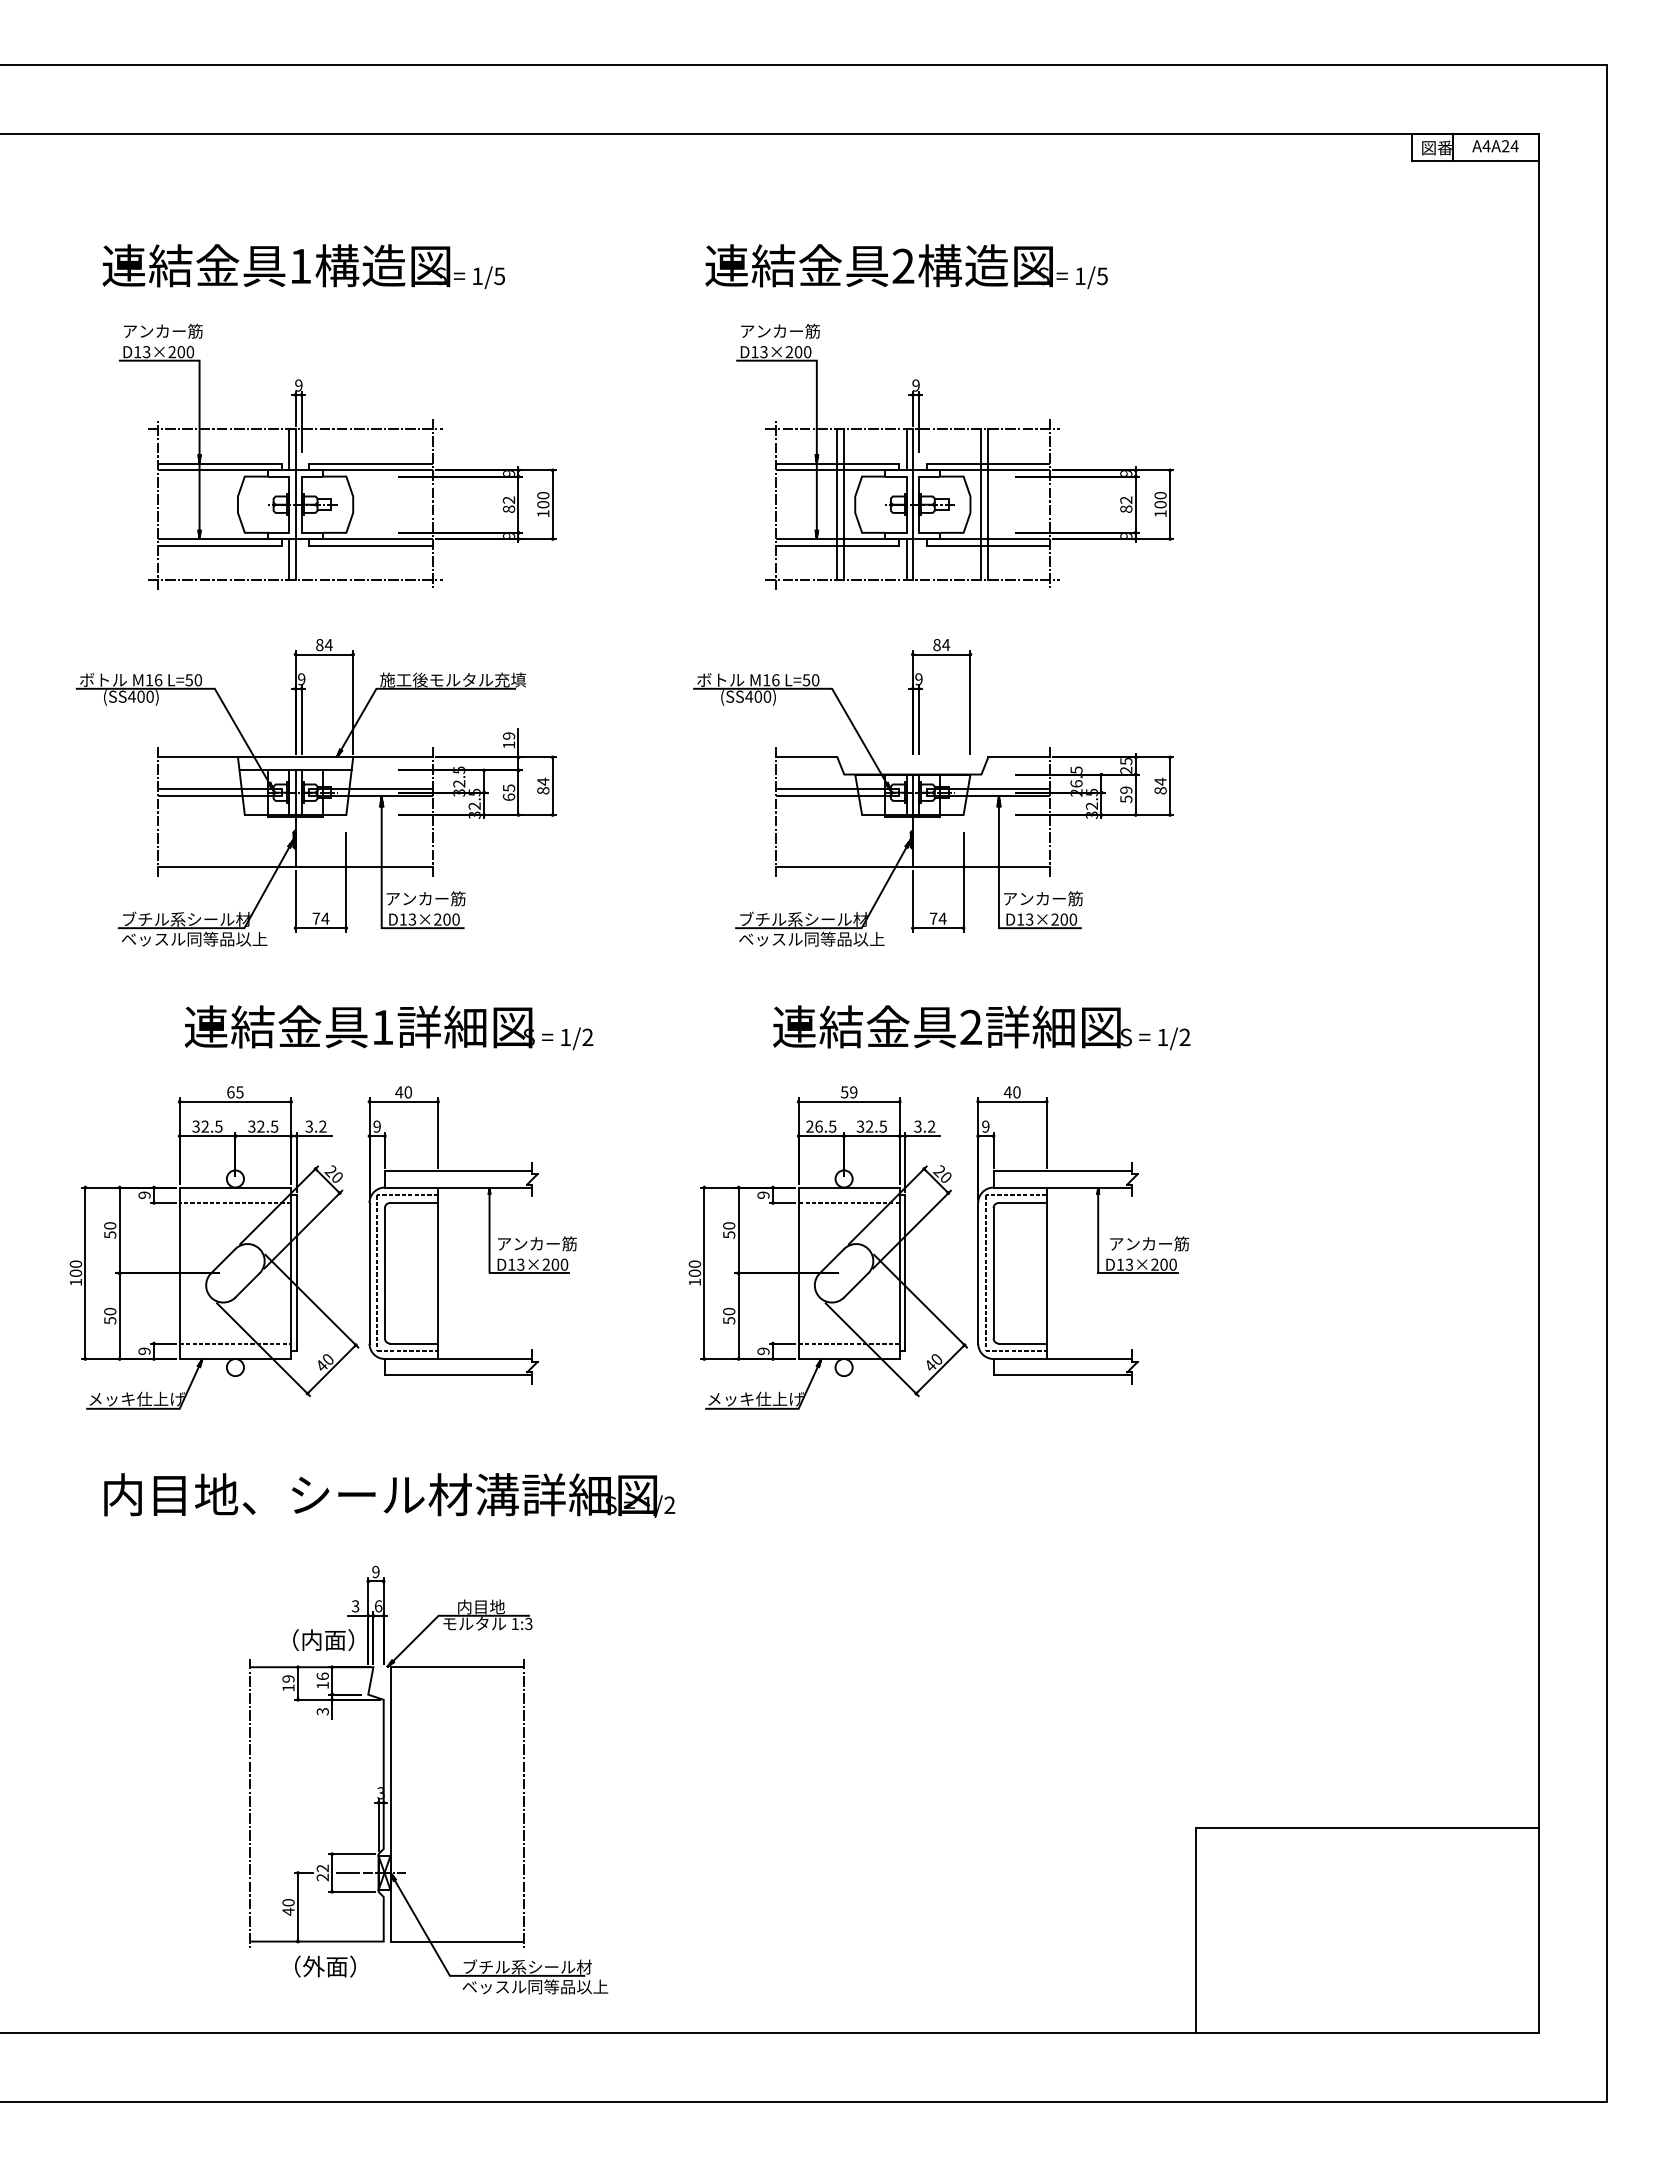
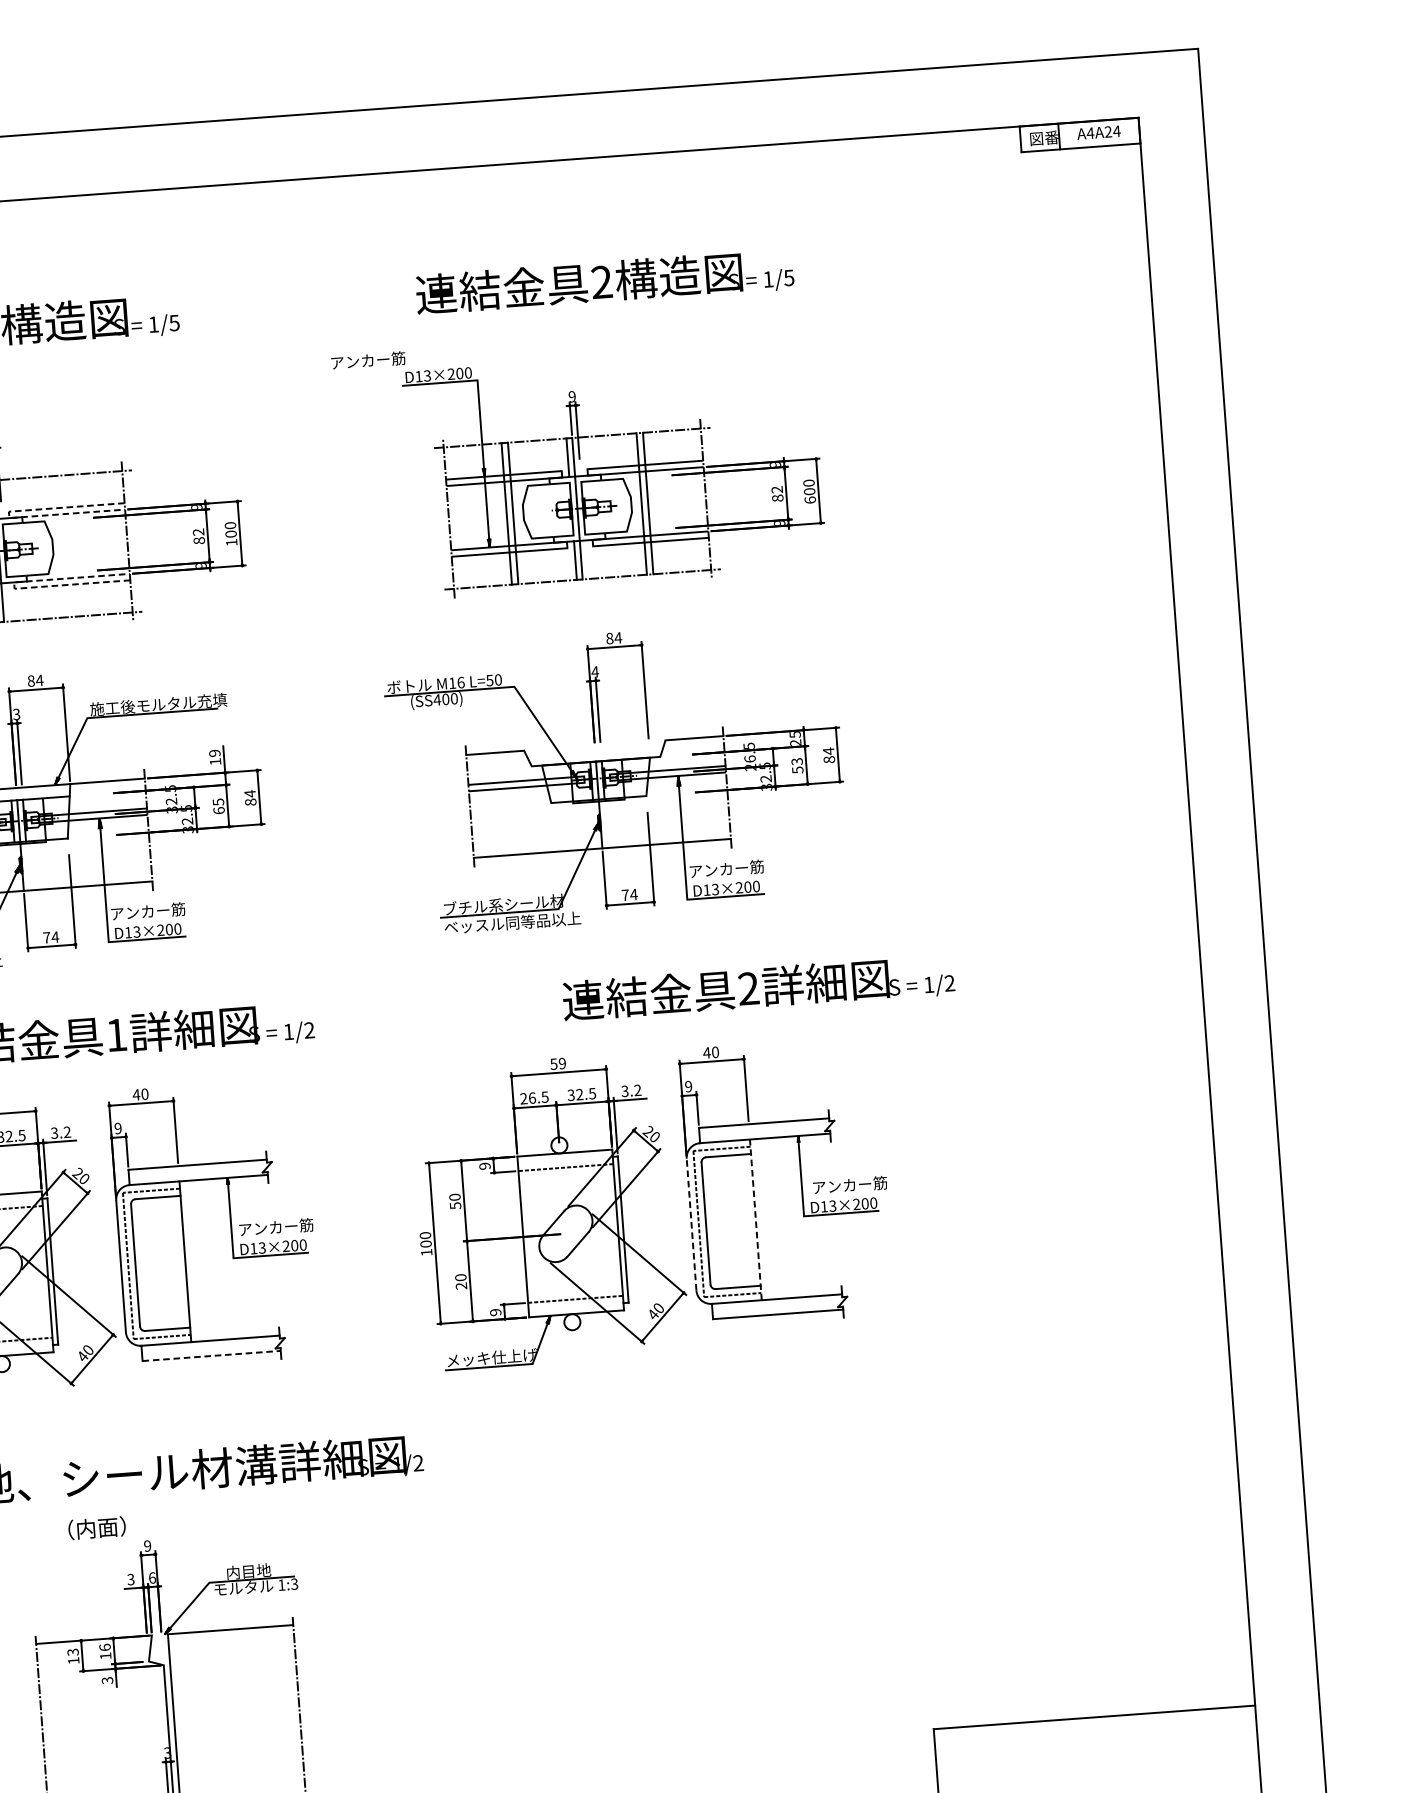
text: (906, 266) -> (604, 282), moved
text: (780, 330) -> (368, 359), moved
line: (309, 467) -> (9, 515), solid -> dashed
text: (1160, 513) -> (810, 499), 100 -> 600
line: (309, 541) -> (14, 584), solid -> dashed
text: (301, 679) -> (16, 714), 9 -> 3
text: (918, 679) -> (594, 672), 9 -> 4
text: (1126, 789) -> (797, 760), 59 -> 53
text: (981, 1027) -> (758, 988), moved
line: (978, 1272) -> (691, 1223), solid -> dashed
line: (1046, 1273) -> (755, 1220), solid -> dashed
text: (729, 1320) -> (461, 1285), 50 -> 20
line: (458, 1375) -> (211, 1356), solid -> dashed
text: (323, 1639) -> (96, 1527), moved
text: (288, 1678) -> (73, 1651), 19 -> 13

